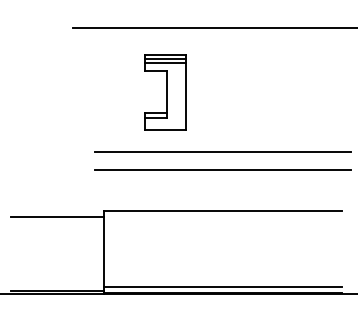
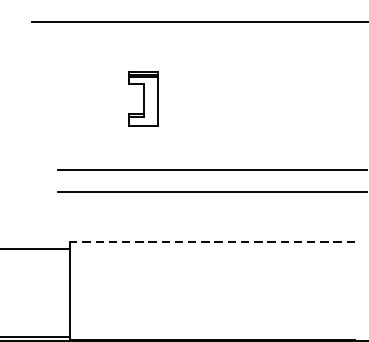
part: (165, 92) -> (143, 98), size x0.6
line: (223, 211) -> (213, 241), solid -> dashed
line: (222, 287) -> (211, 333), removed

